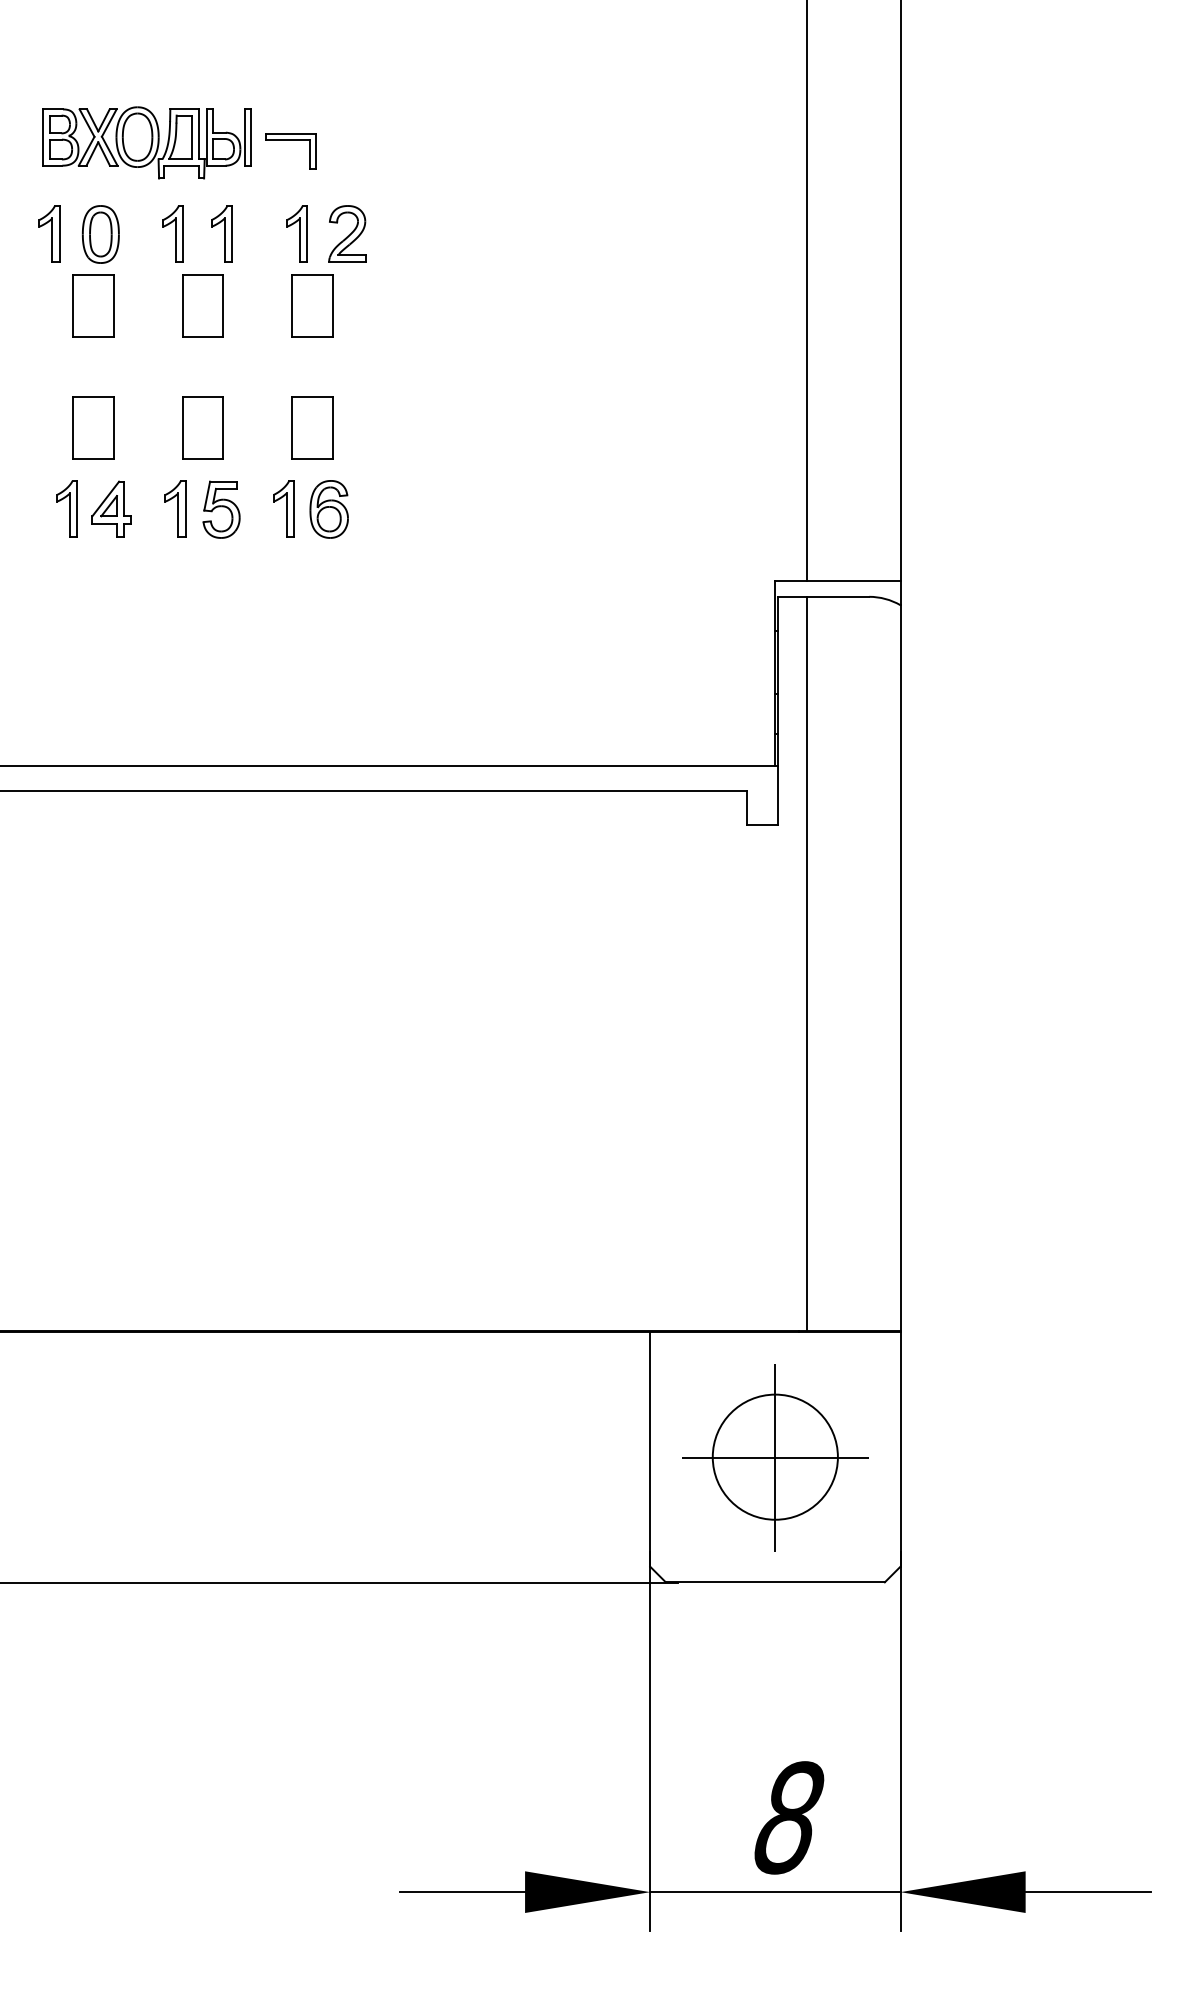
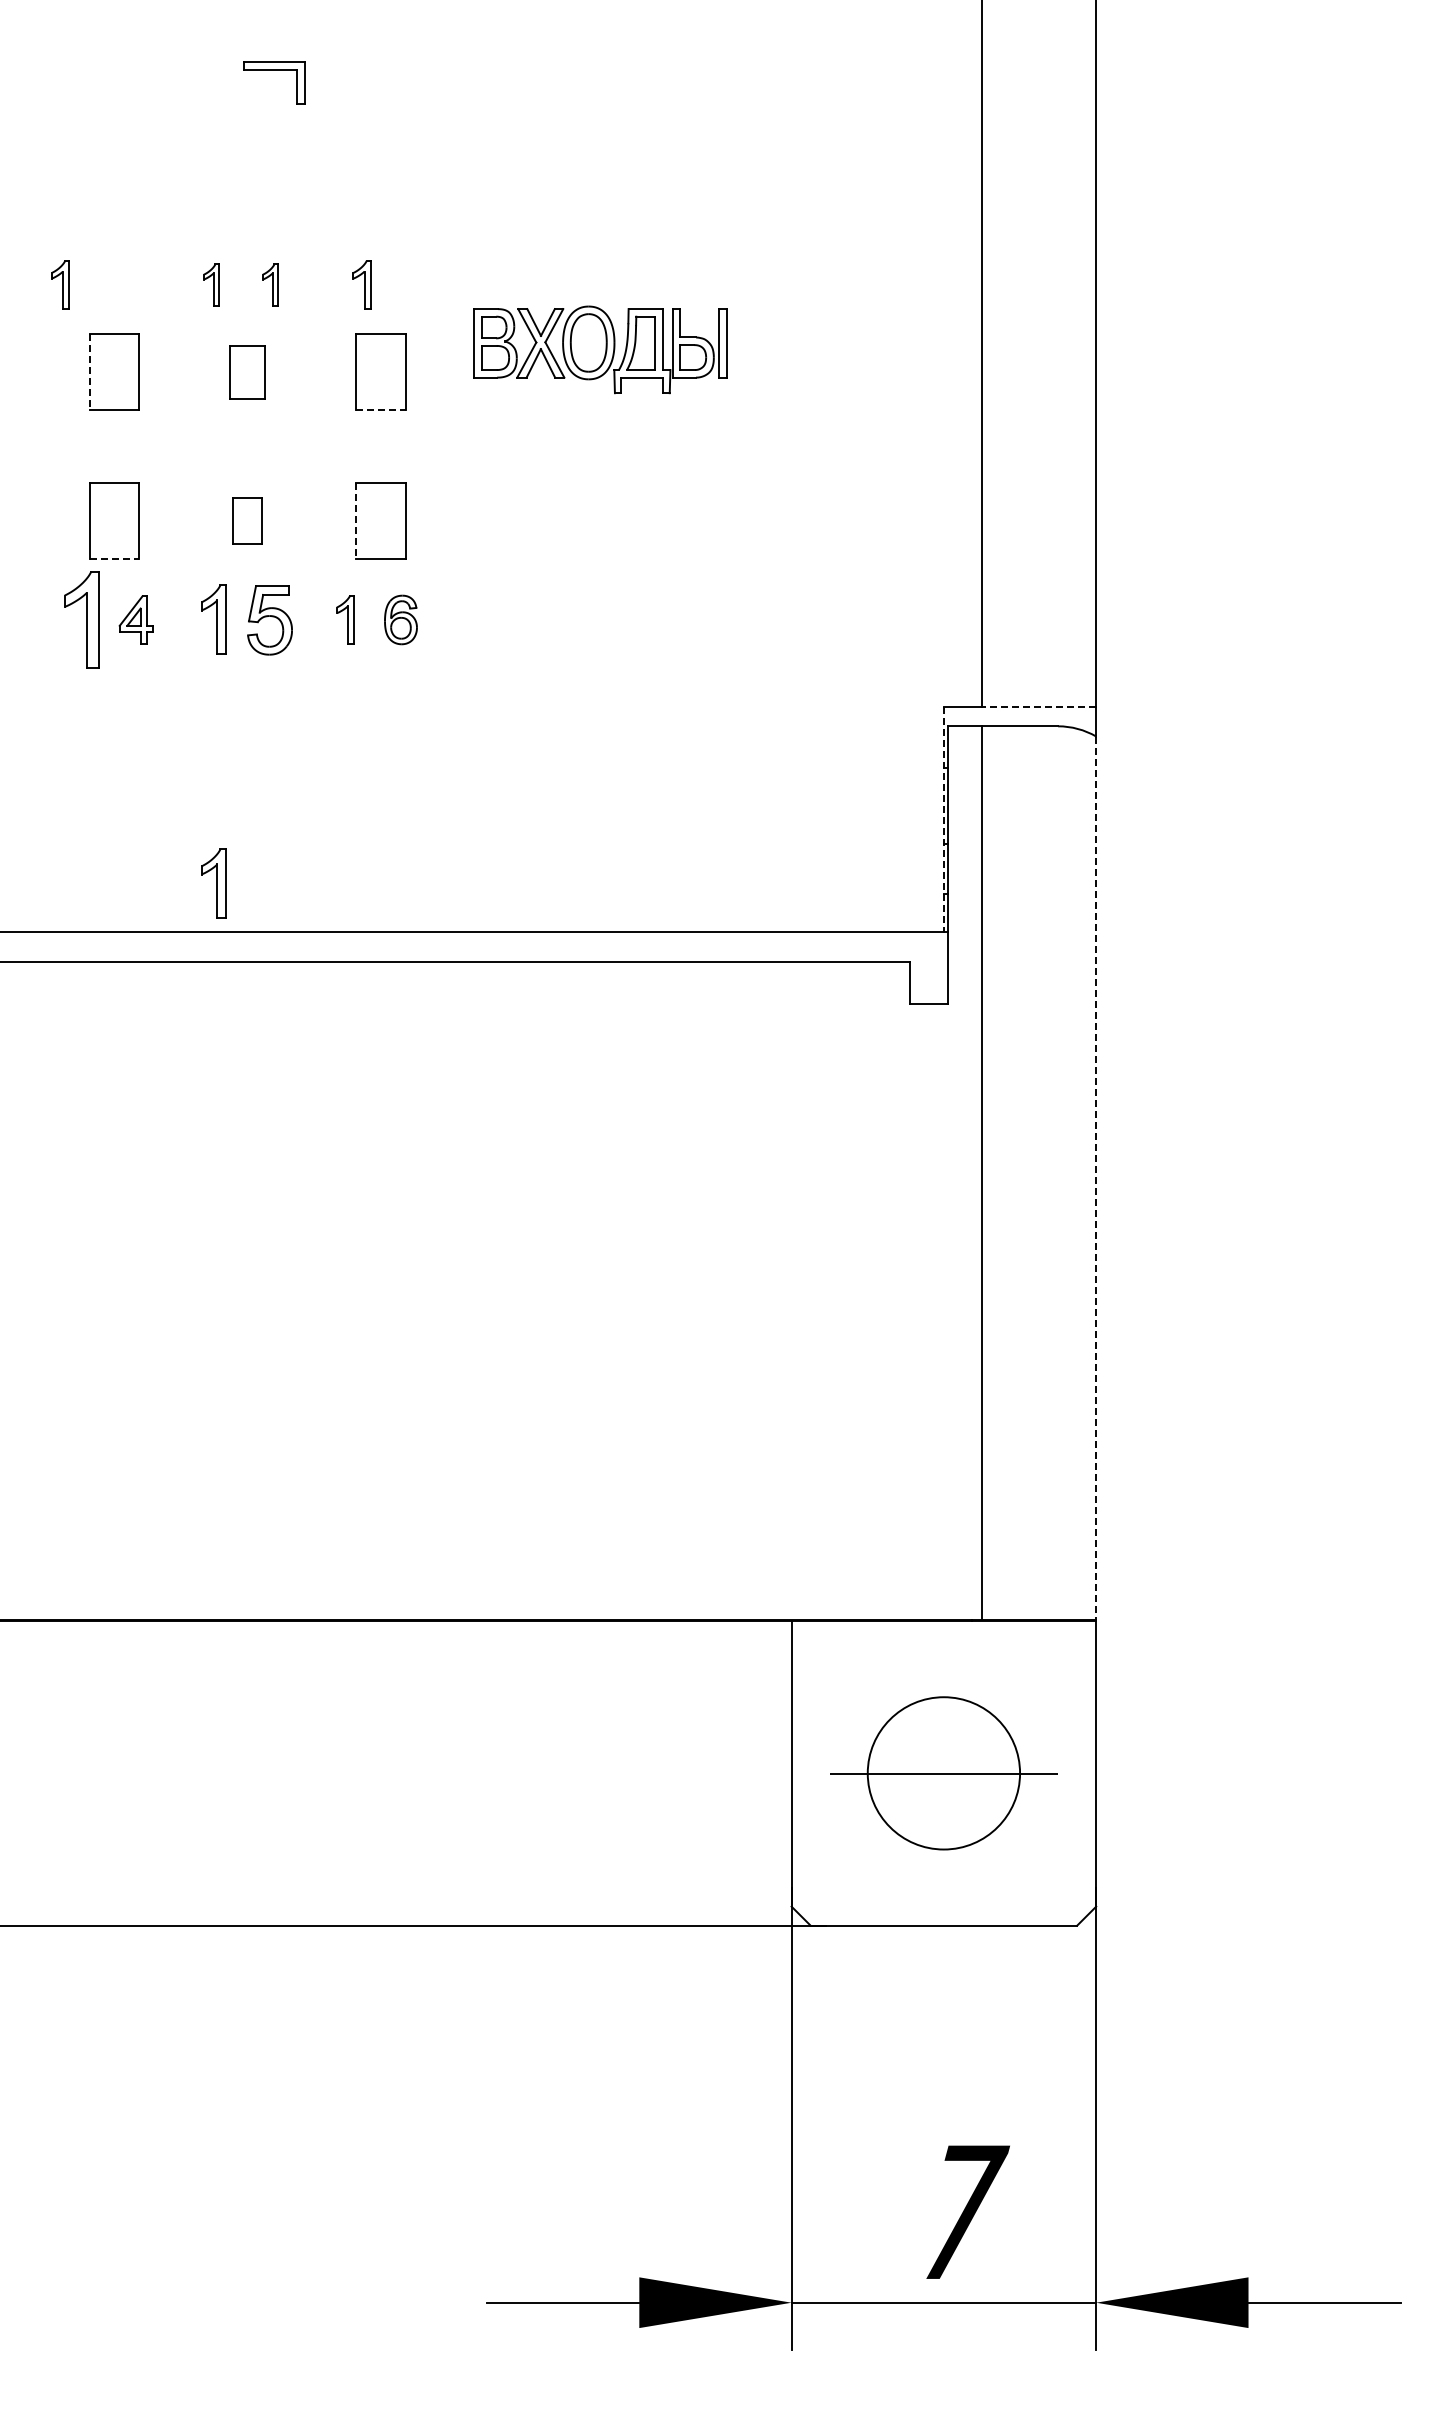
part: (291, 140) -> (274, 70), moved
part: (147, 142) -> (600, 349), moved
part: (49, 233) -> (60, 284), size x0.7
part: (100, 233) -> (122, 284), removed
part: (173, 233) -> (211, 284), size x0.6
part: (222, 233) -> (270, 284), size x0.6
part: (296, 233) -> (361, 284), size x0.7
part: (347, 233) -> (423, 284), removed
part: (203, 305) -> (247, 371), size x0.7
line: (73, 306) -> (89, 372), solid -> dashed
line: (312, 337) -> (380, 410), solid -> dashed
part: (203, 427) -> (247, 520), size x0.6
line: (292, 428) -> (356, 521), solid -> dashed
line: (93, 458) -> (114, 558), solid -> dashed
part: (66, 509) -> (81, 619), size x1.4
part: (111, 509) -> (135, 619), size x0.7
part: (283, 509) -> (345, 619), size x0.7
part: (328, 509) -> (400, 619), size x0.7
line: (853, 581) -> (1038, 707), solid -> dashed
line: (775, 674) -> (943, 820), solid -> dashed
part: (175, 725) -> (213, 883), added
line: (900, 968) -> (1096, 1178), solid -> dashed
line: (775, 1457) -> (943, 1773), removed
text: (791, 1818) -> (963, 2212), 8 -> 7

